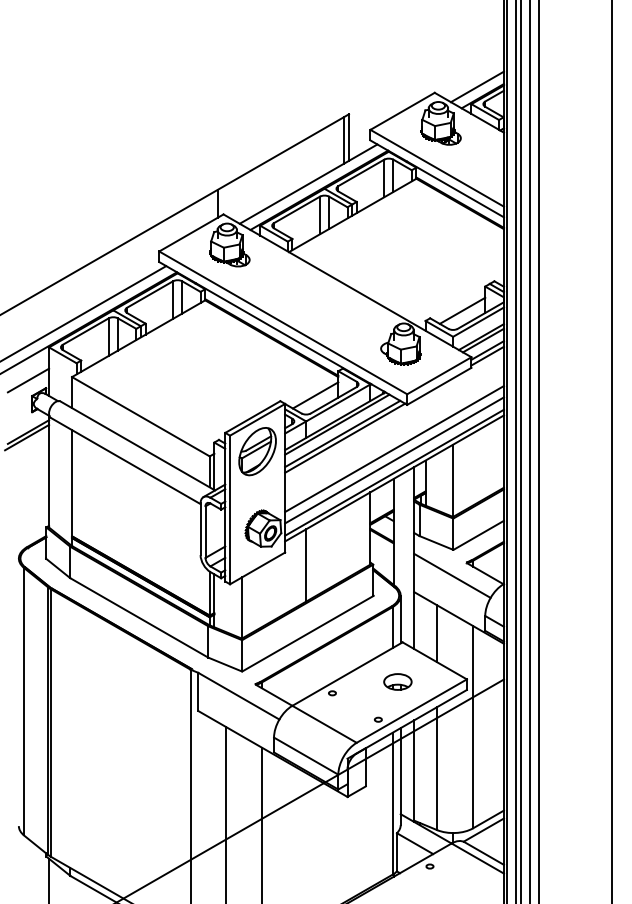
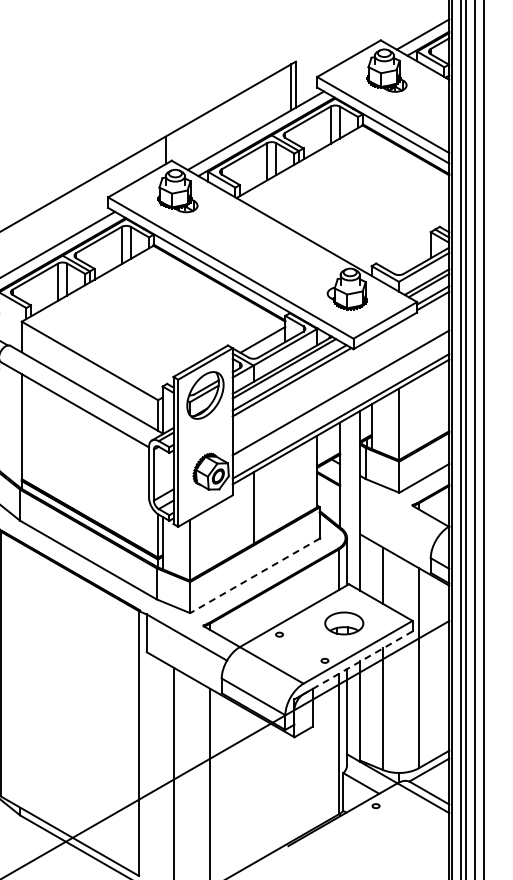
line: (462, 310) -> (408, 255), removed
line: (394, 460) -> (340, 404), removed
line: (452, 575) -> (398, 518), removed
line: (307, 633) -> (254, 575), solid -> dashed
part: (397, 681) -> (343, 622), size x1.4
line: (411, 721) -> (357, 662), solid -> dashed

